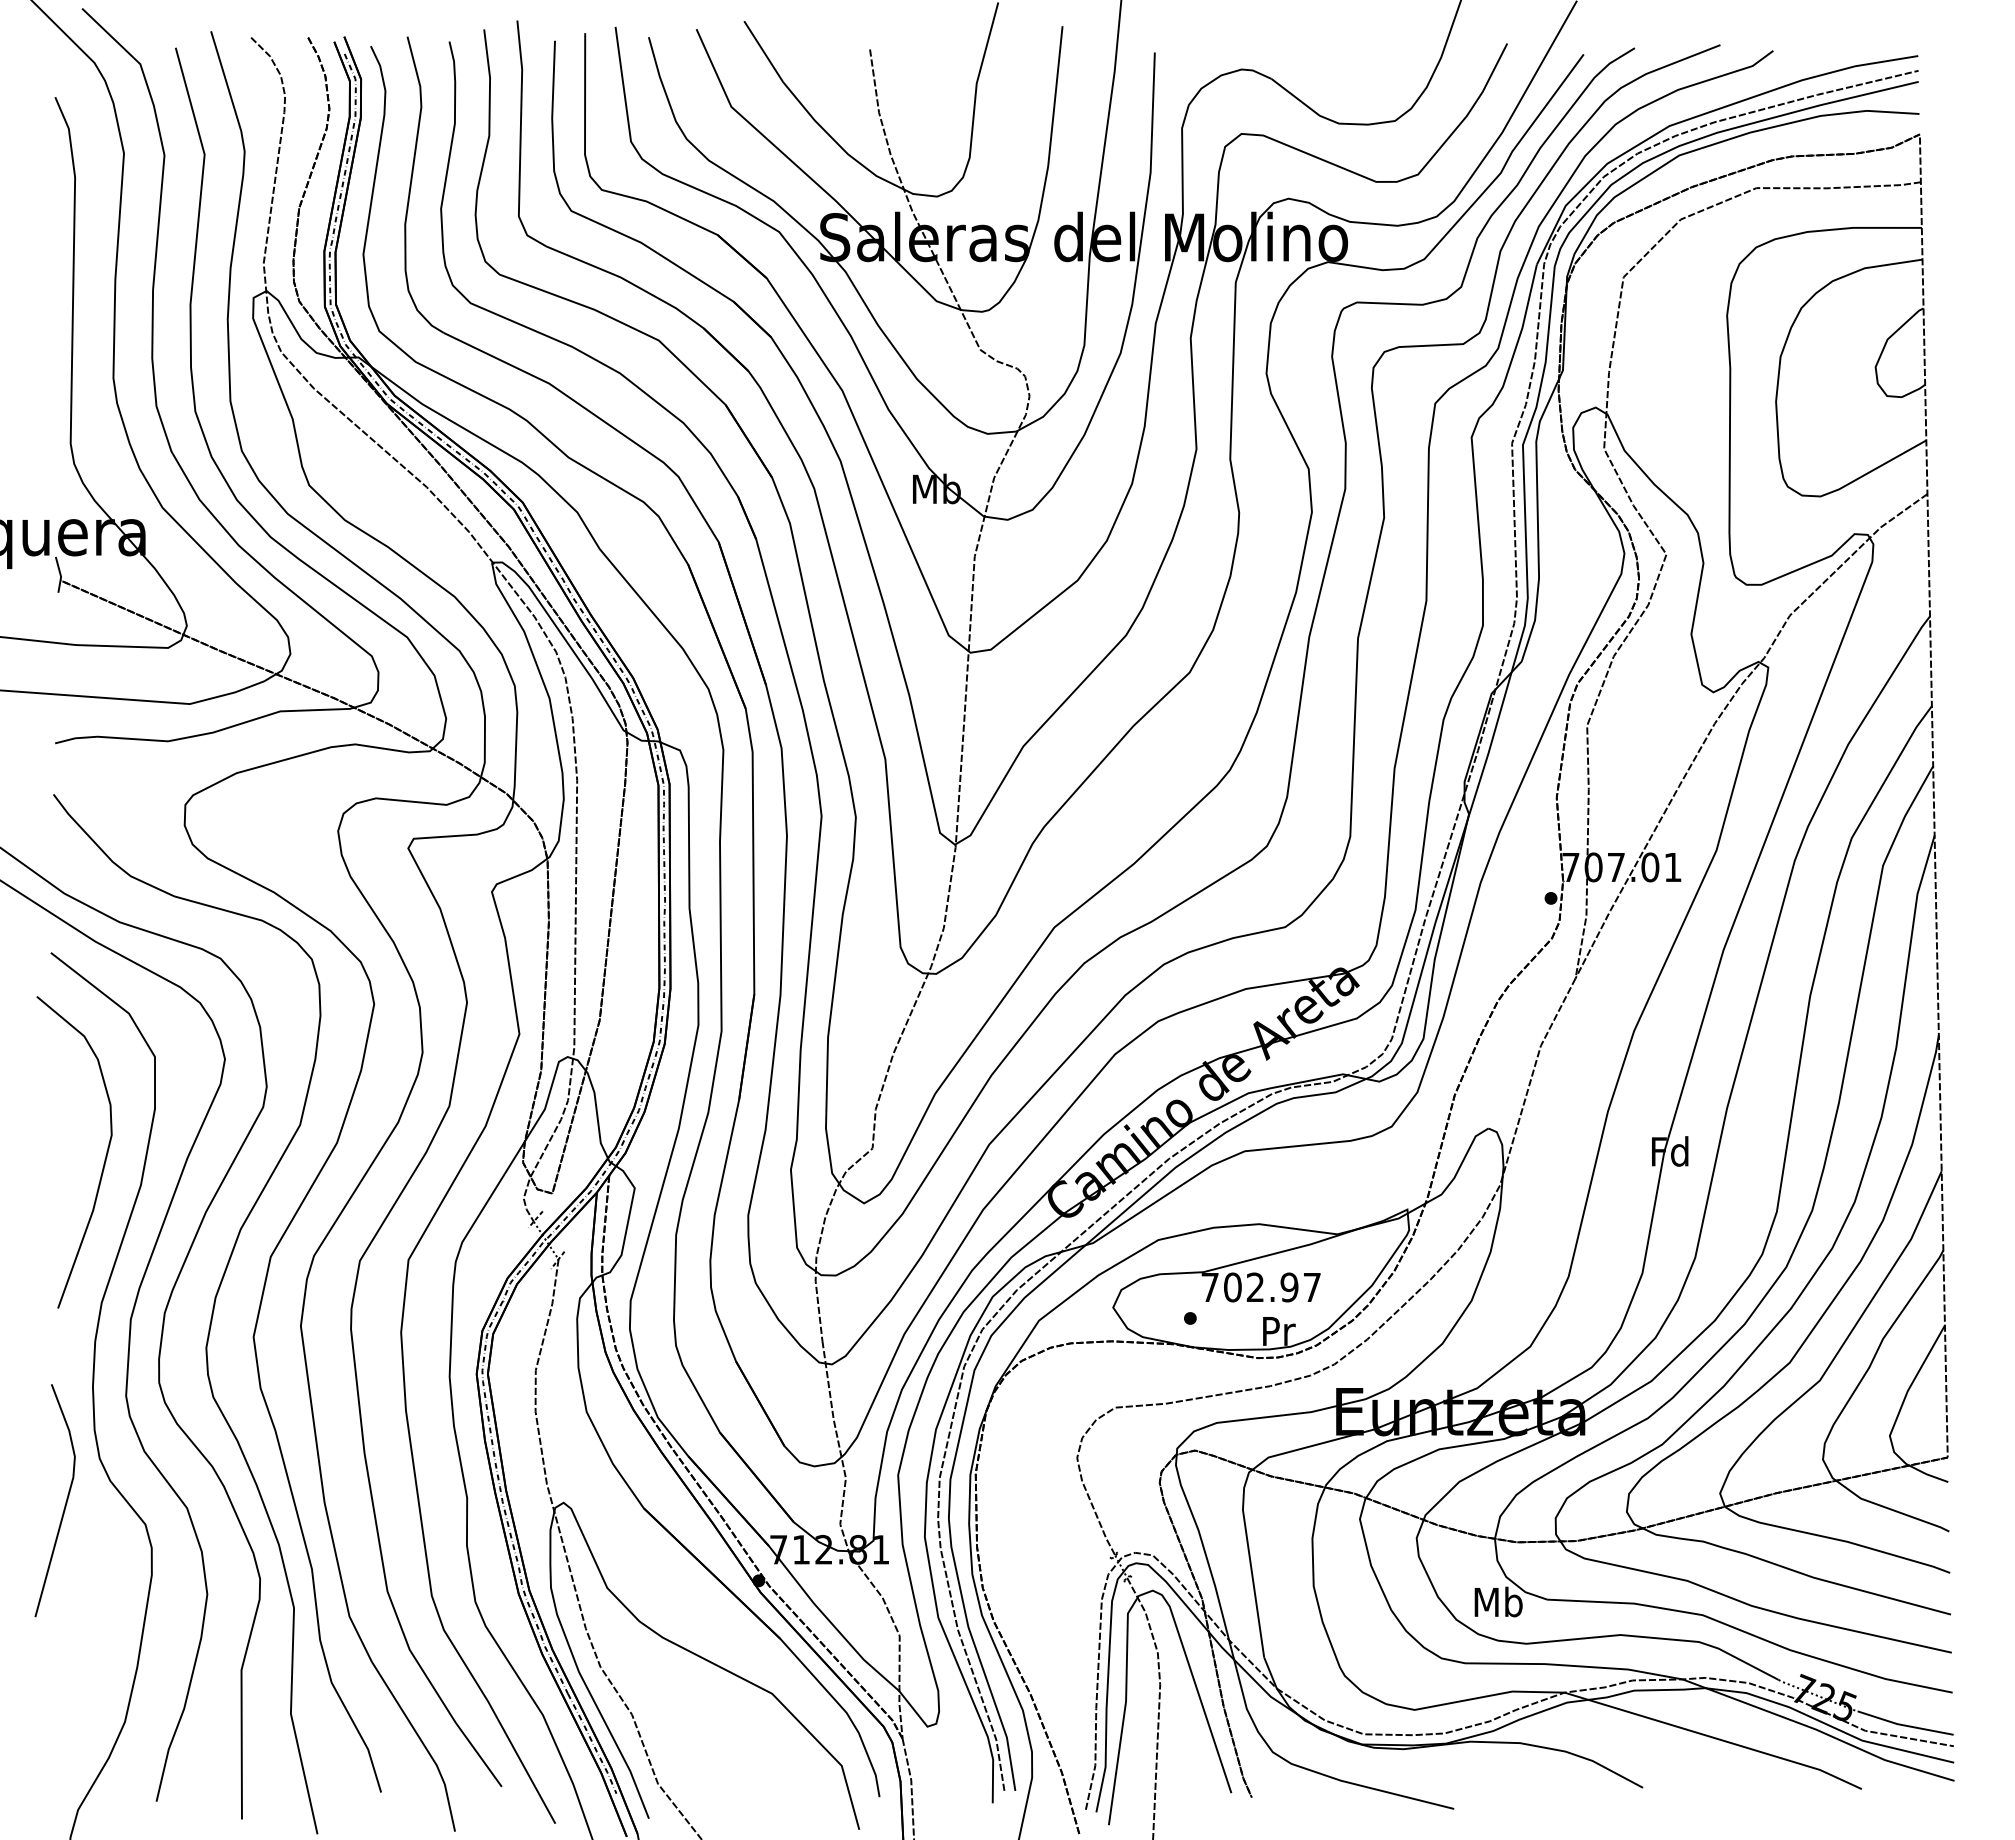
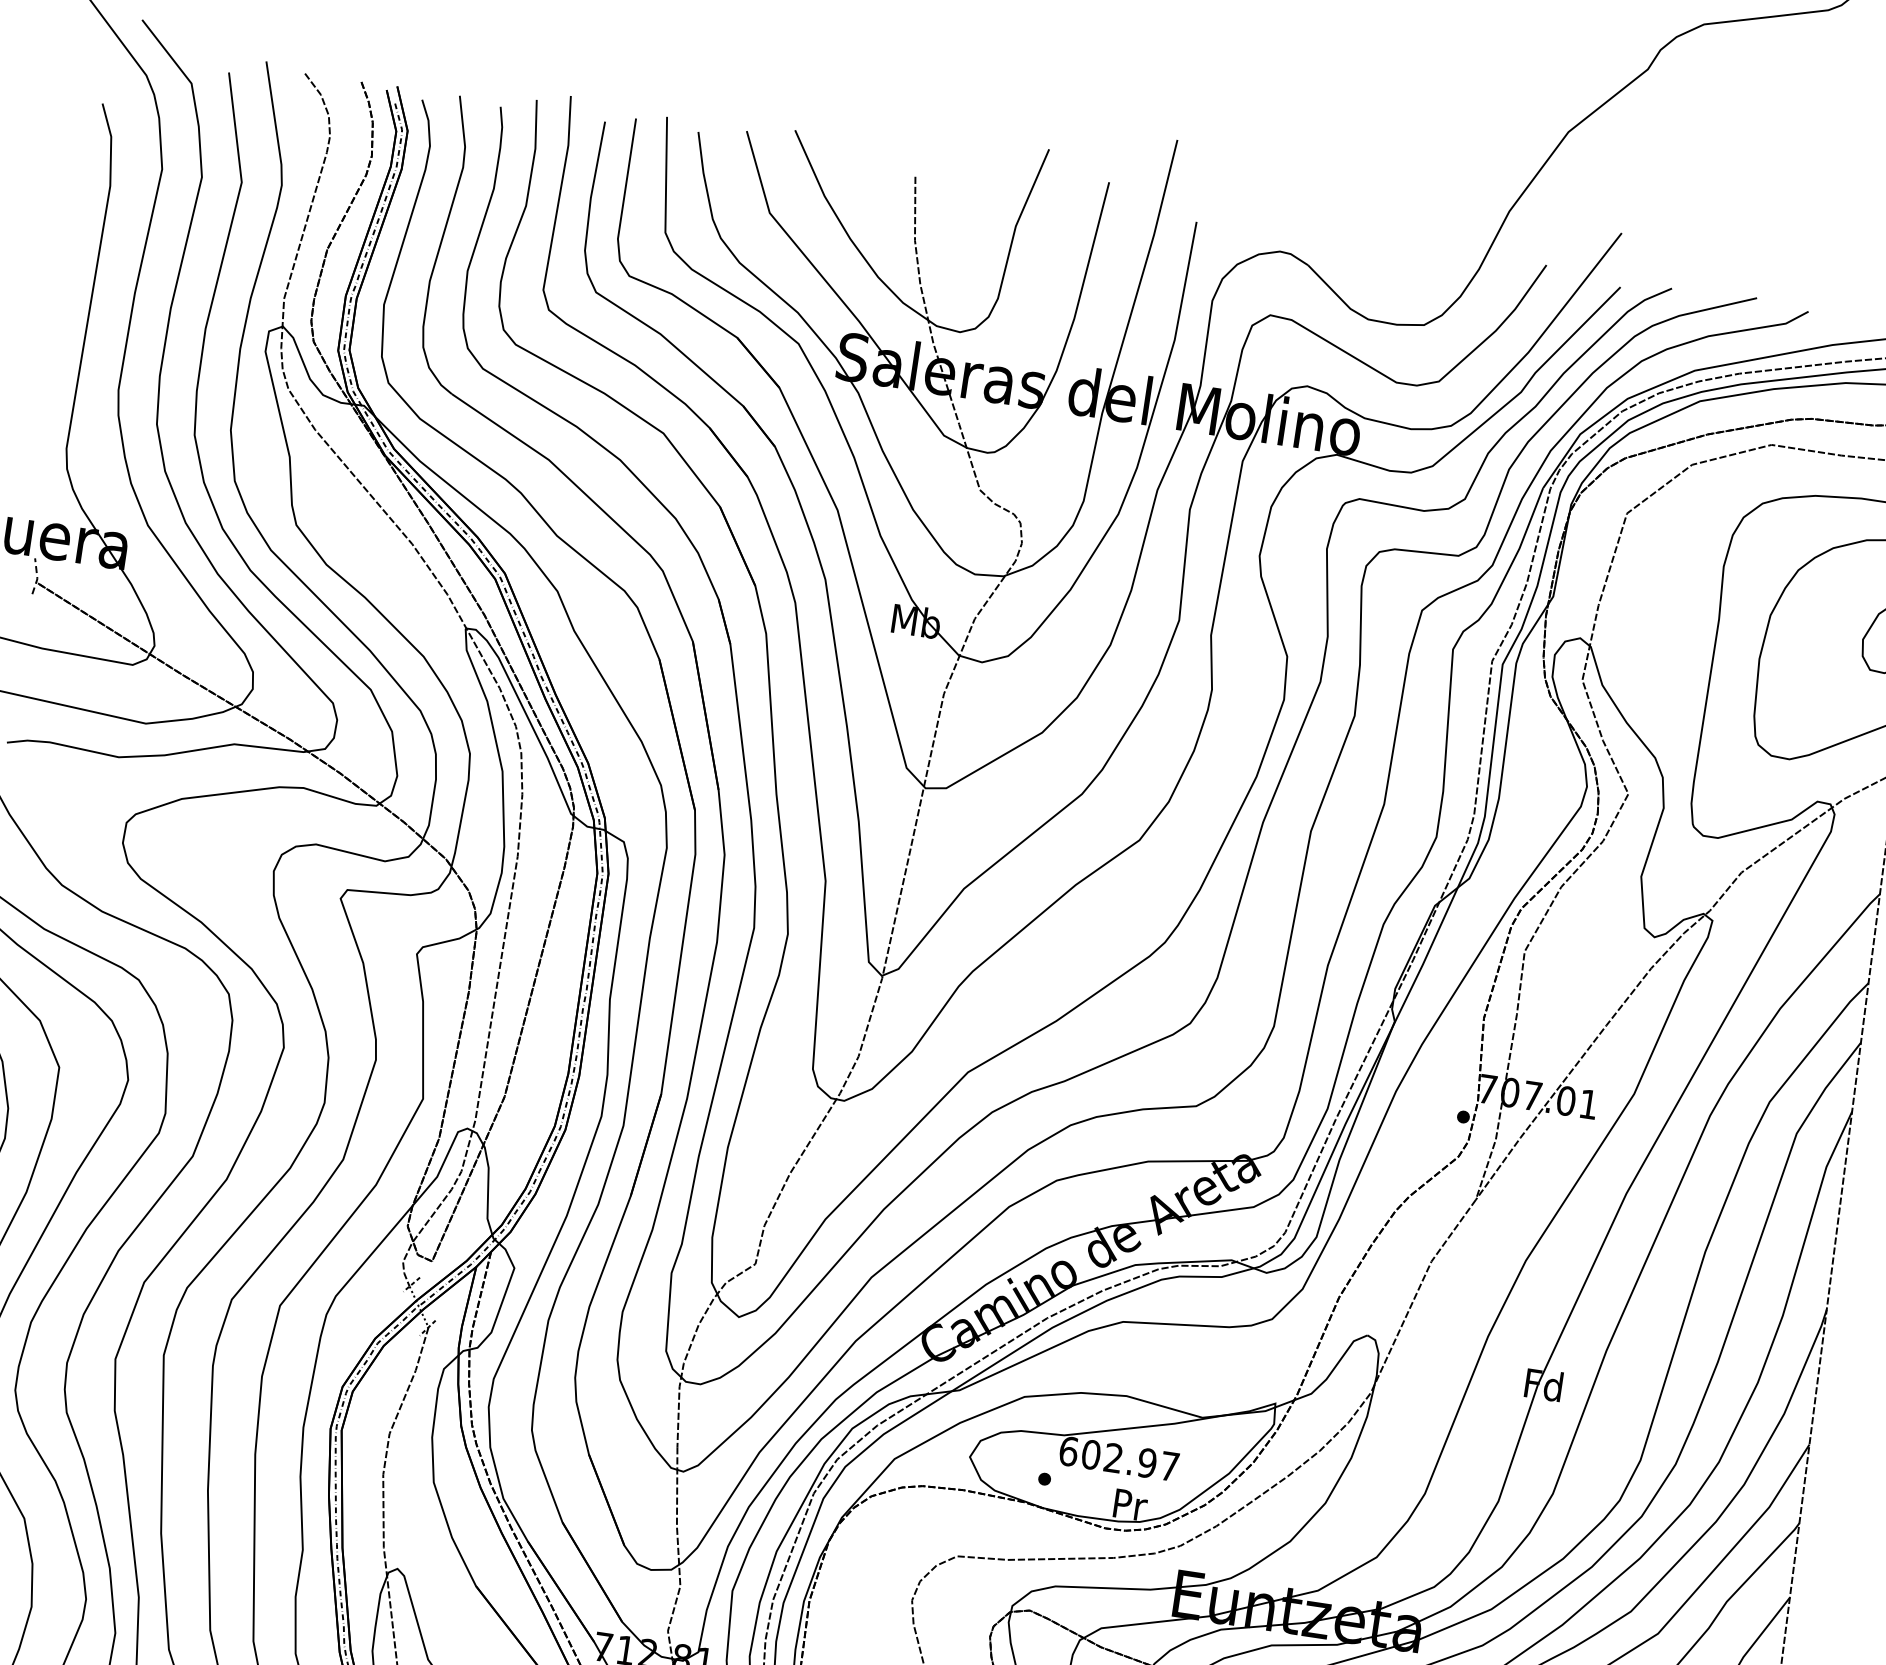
line: (60, 575) -> (37, 577), solid -> dashed
text: (1210, 1287) -> (1069, 1451), 702.97 -> 602.97

